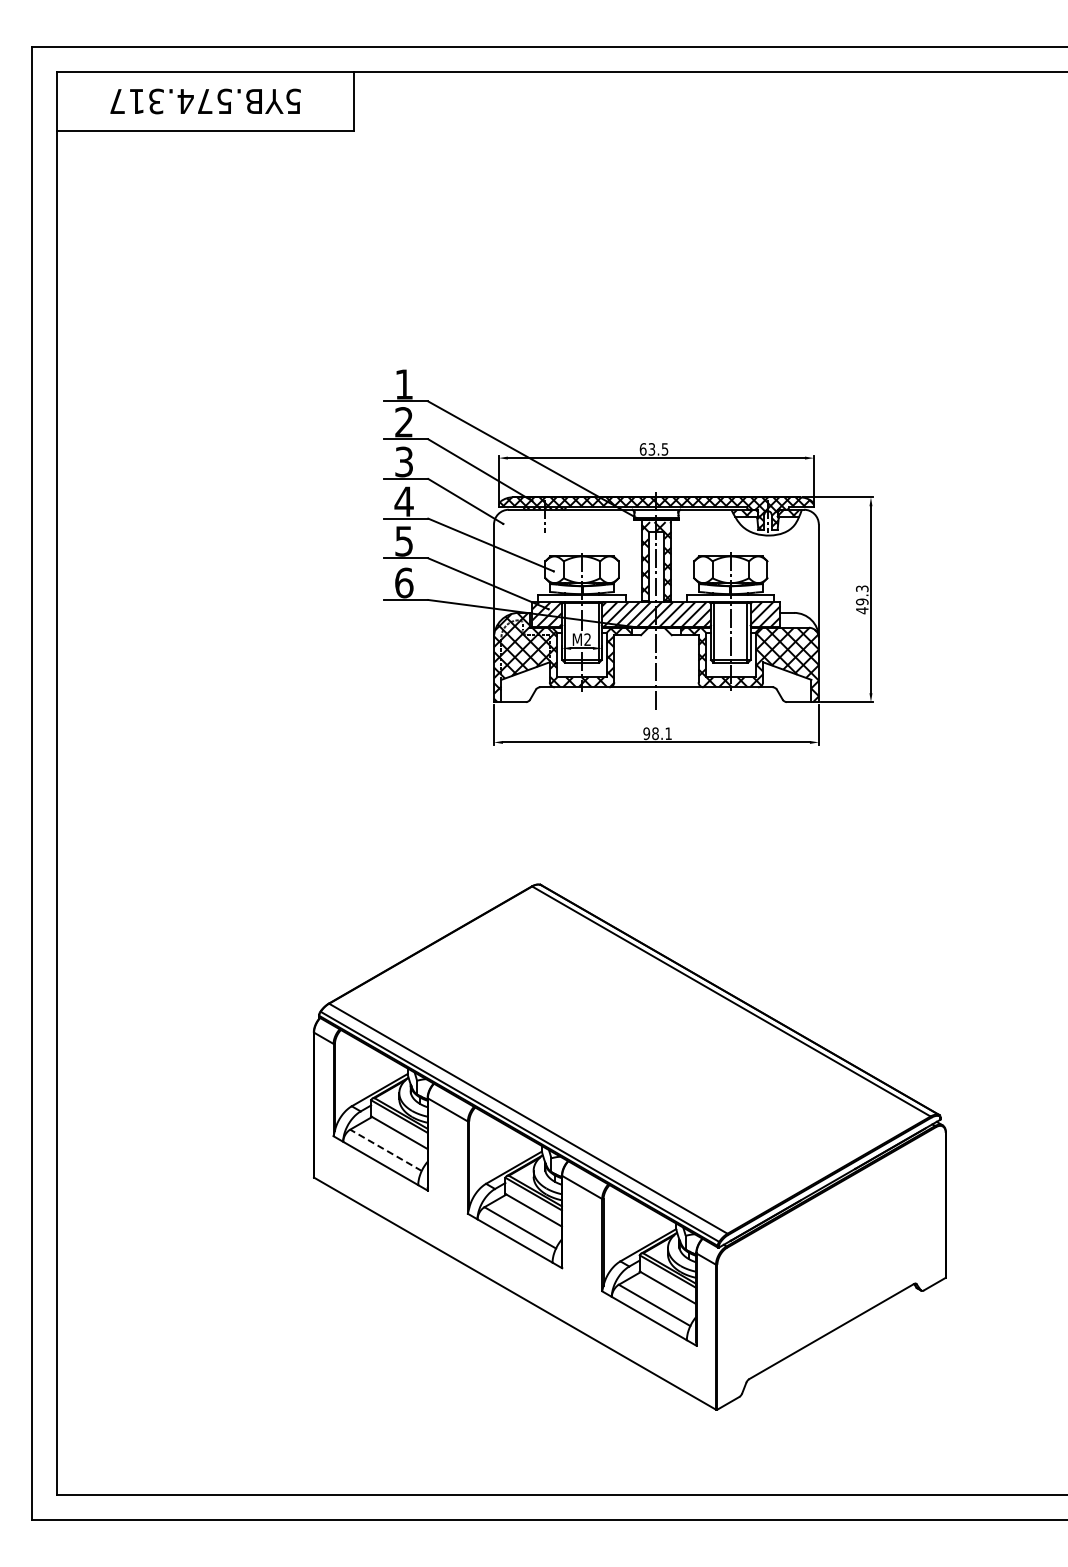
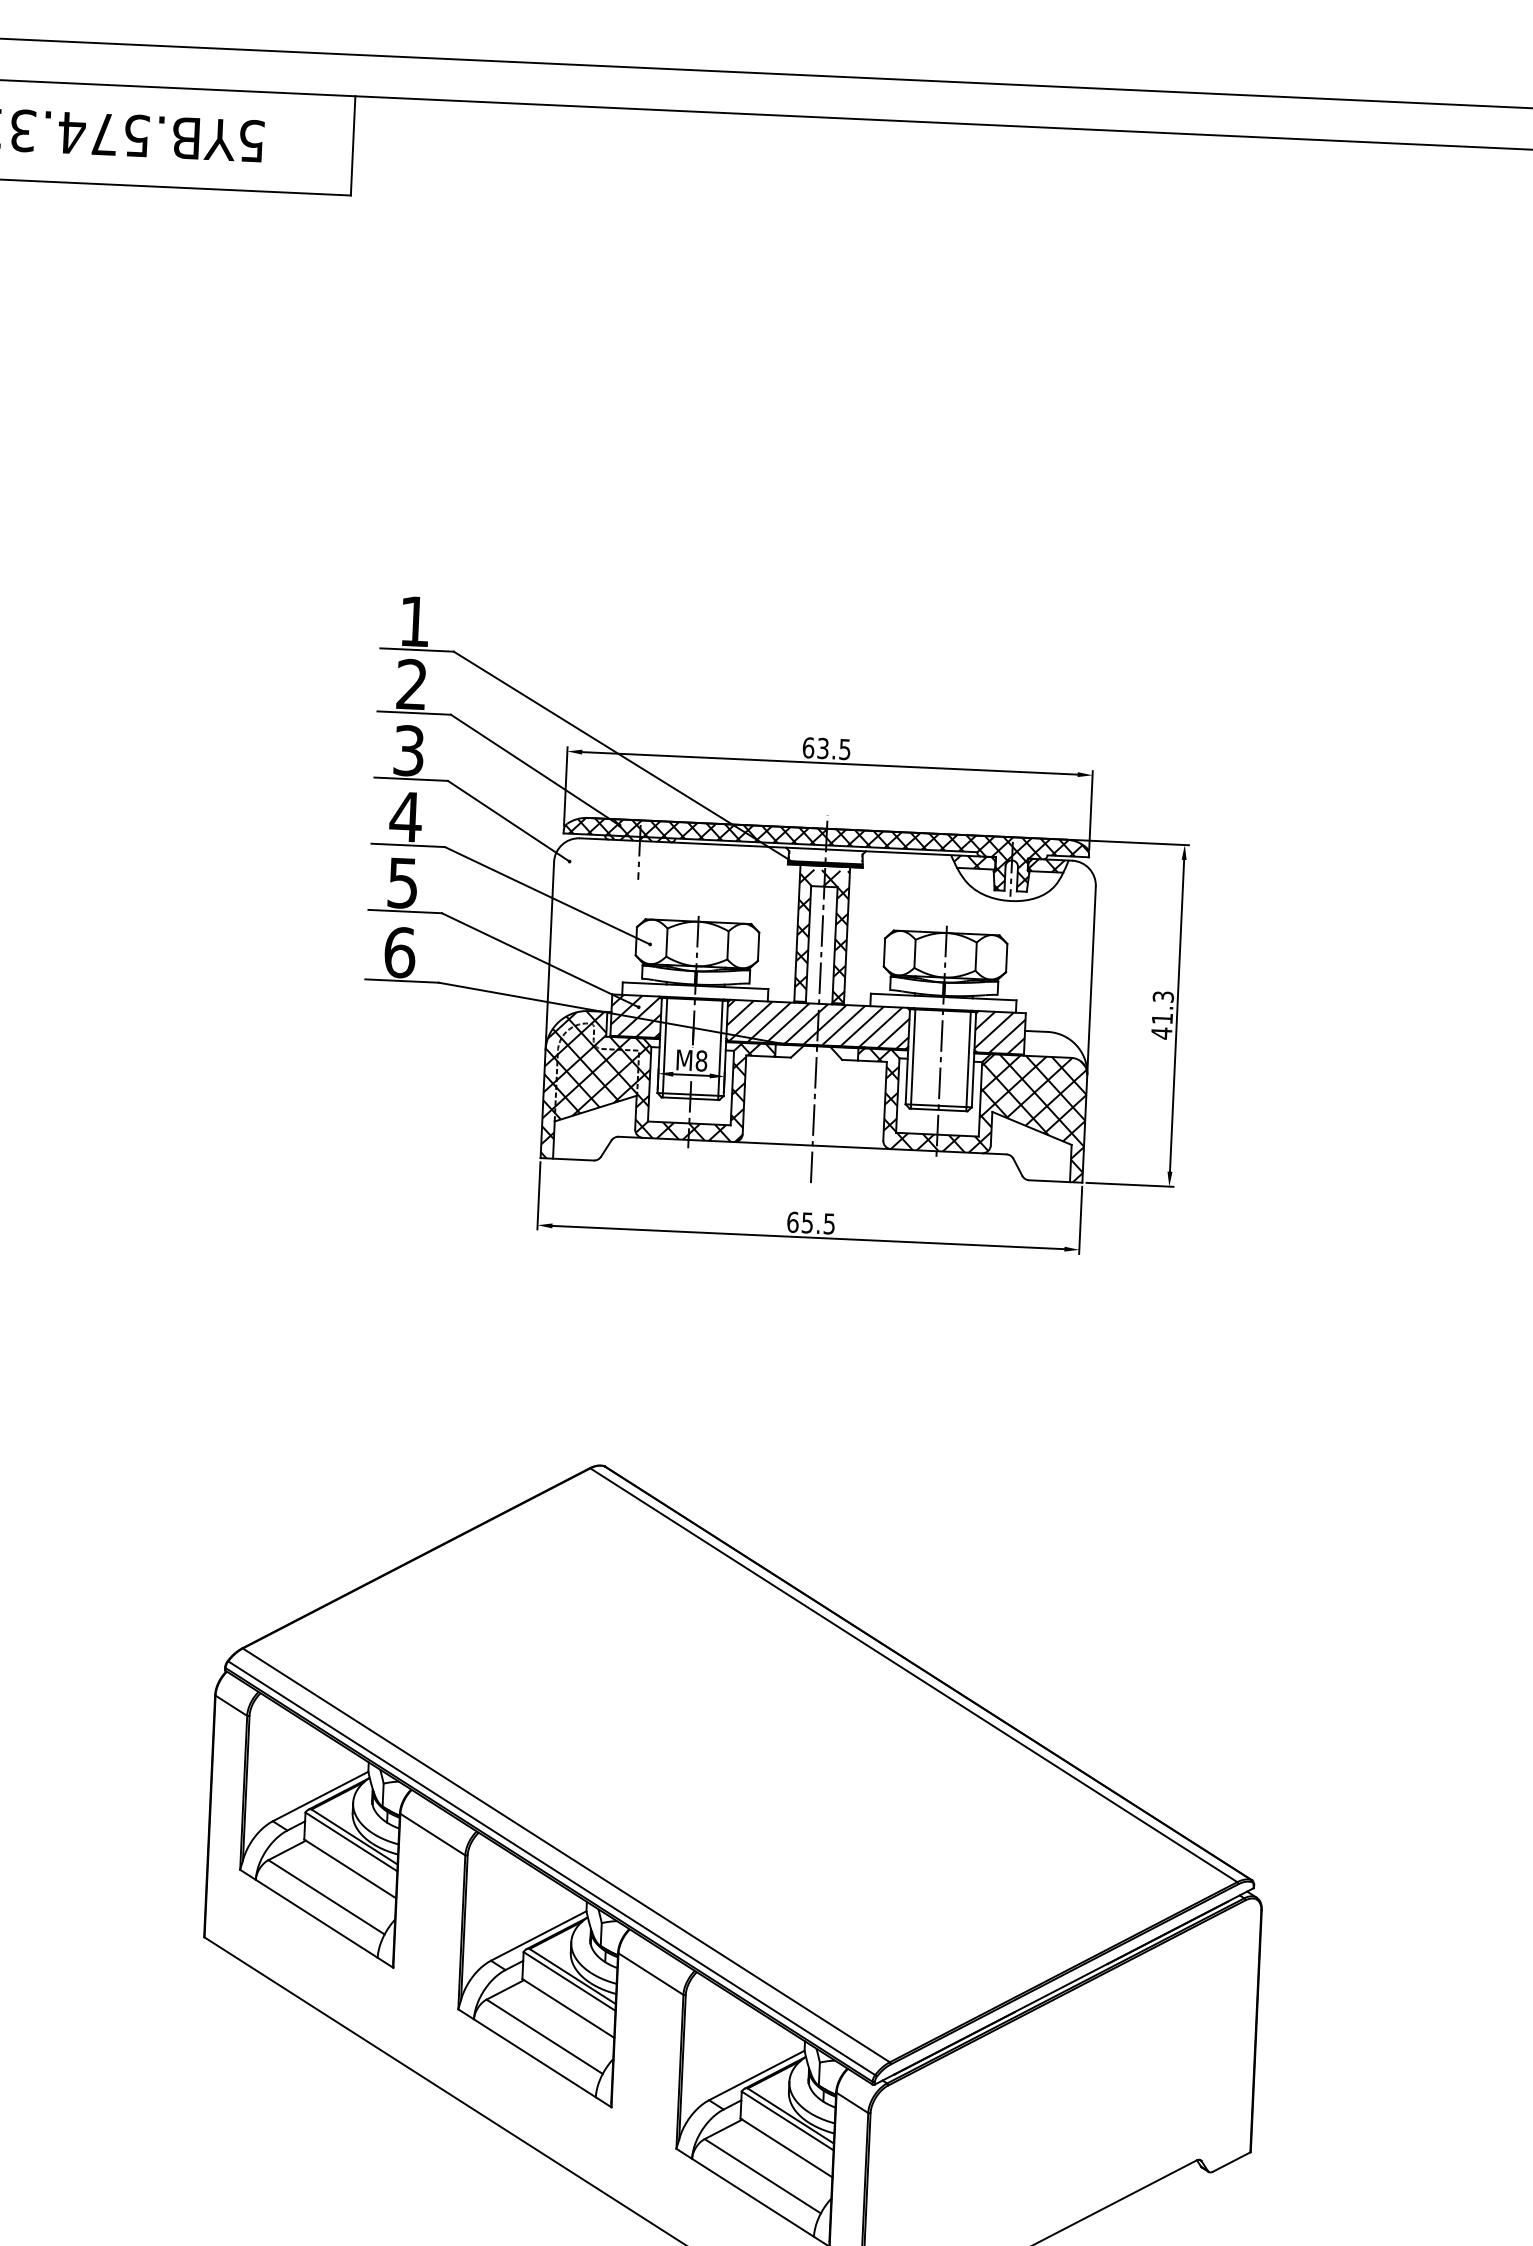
text: (862, 601) -> (1162, 1018), 49.3 -> 41.3
text: (587, 639) -> (701, 1060), M2 -> M8
text: (657, 733) -> (810, 1222), 98.1 -> 65.5
line: (385, 1150) -> (325, 1897), dashed -> solid

